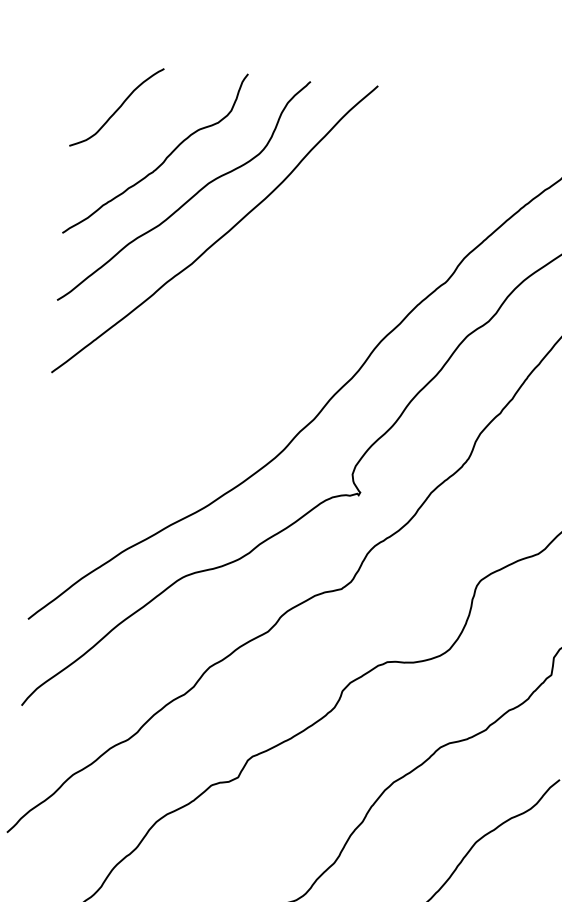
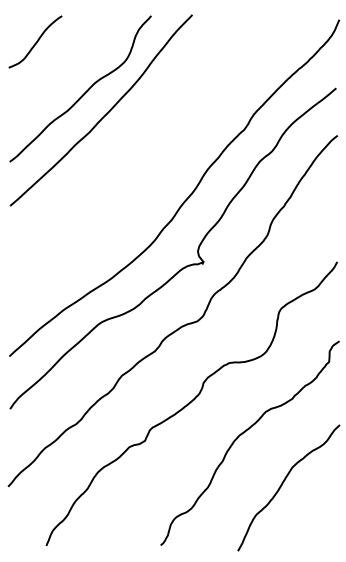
curve: (163, 158) -> (66, 70), removed

